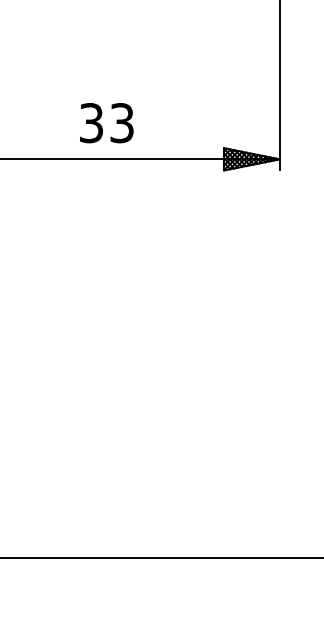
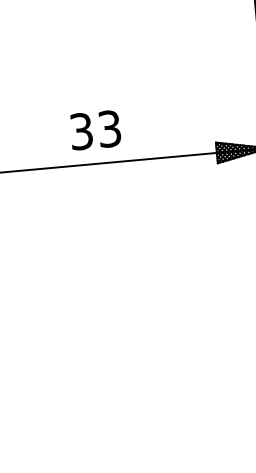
text: (106, 123) -> (95, 130), moved

